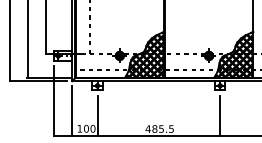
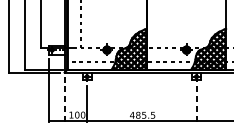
line: (72, 110) -> (64, 98), solid -> dashed
line: (220, 116) -> (196, 104), solid -> dashed

